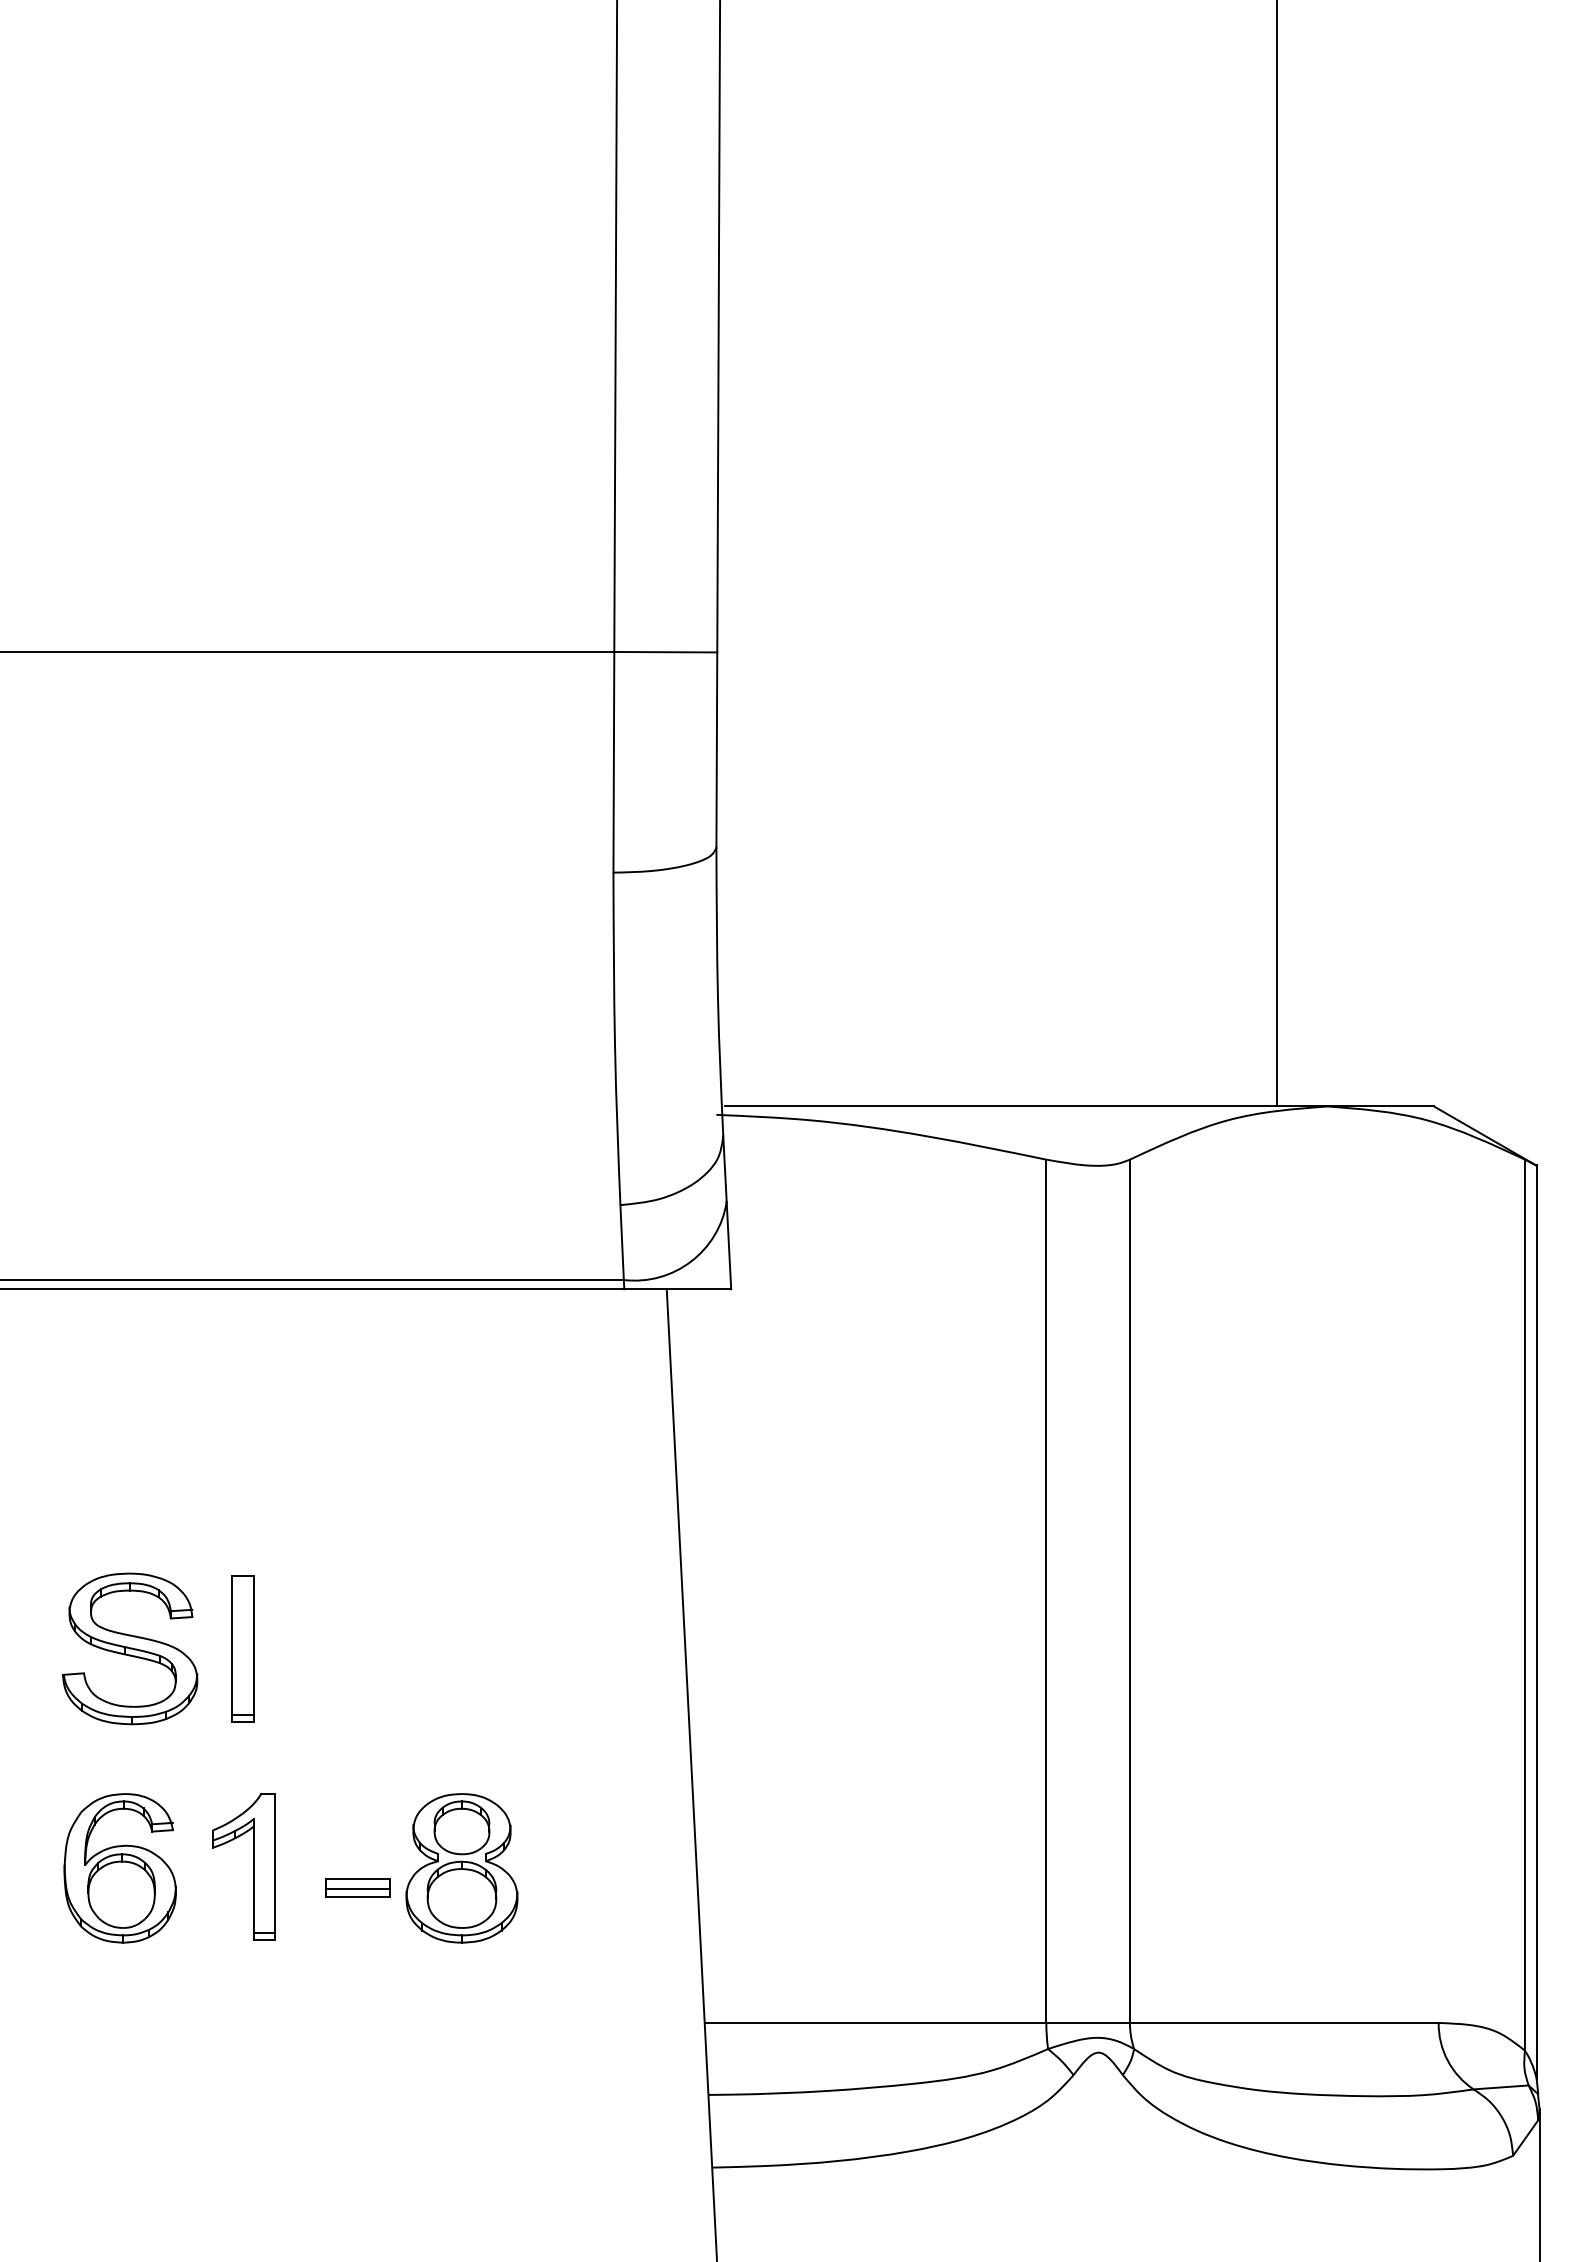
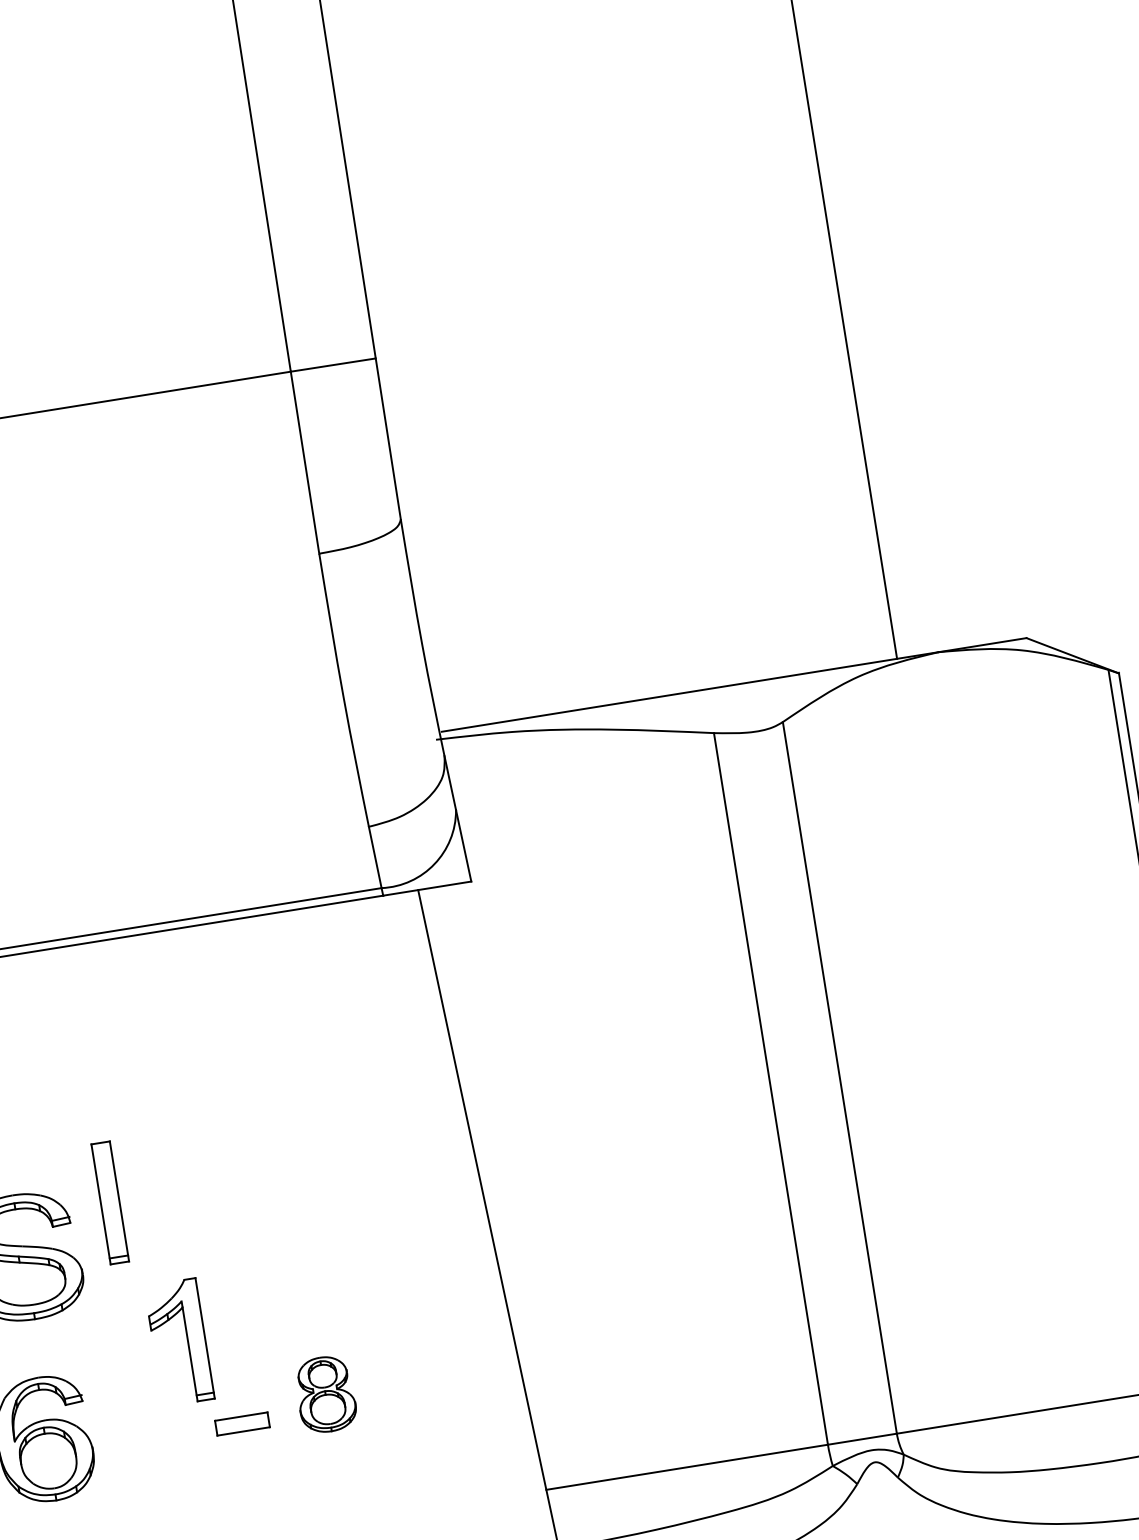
part: (242, 1648) -> (109, 1202), moved
part: (253, 1866) -> (187, 1340), moved
part: (461, 1868) -> (325, 1394), size x0.6
line: (357, 1889) -> (242, 1425), removed

